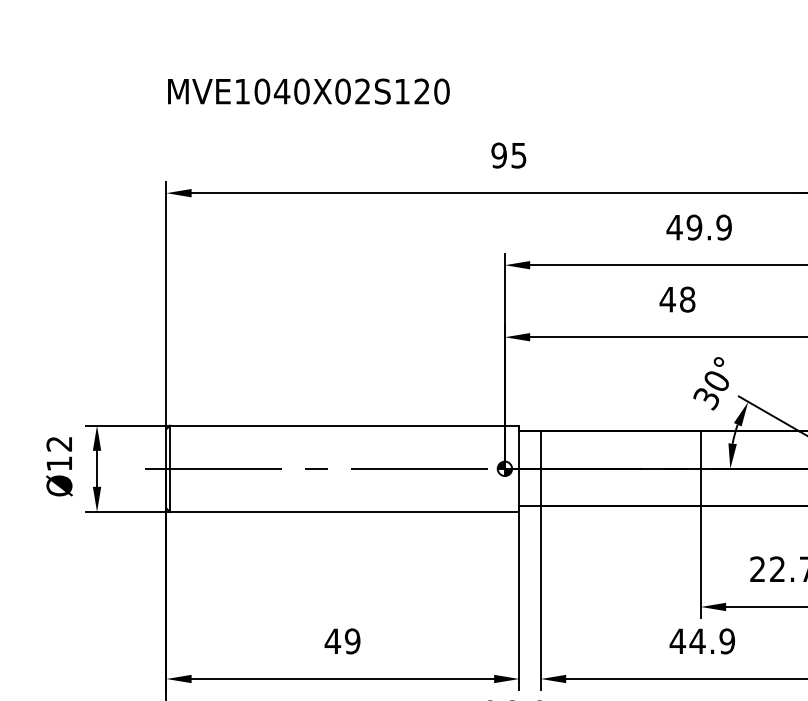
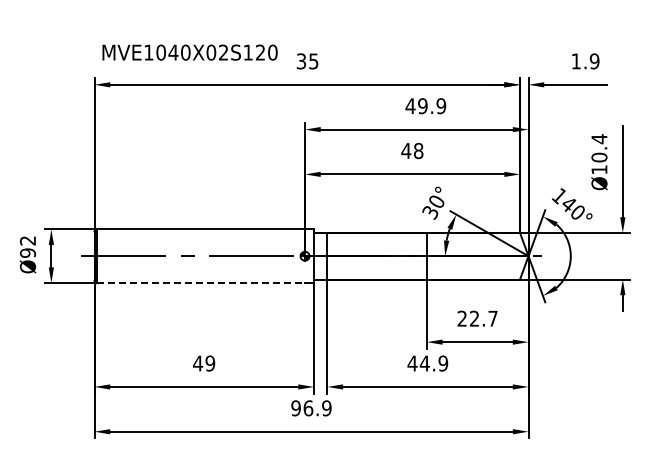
text: (307, 91) -> (189, 52), moved
text: (499, 155) -> (301, 61), 95 -> 35
text: (60, 462) -> (28, 252), Ø12 -> Ø92
line: (338, 512) -> (201, 283), solid -> dashed

